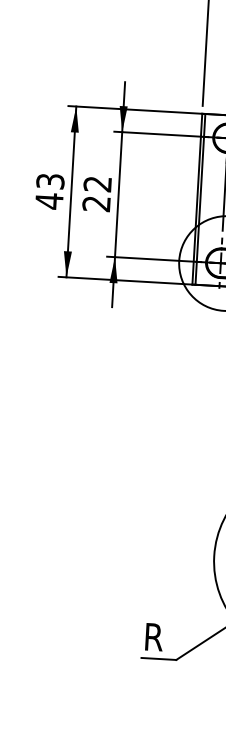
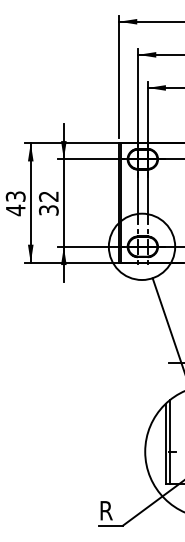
text: (96, 203) -> (48, 210), 22 -> 32

